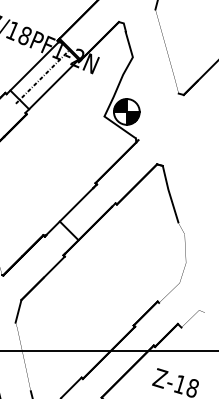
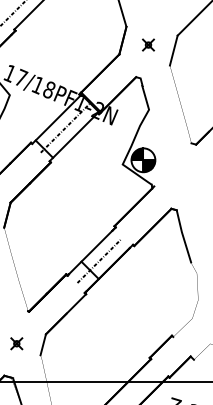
line: (79, 221) -> (99, 261), added

